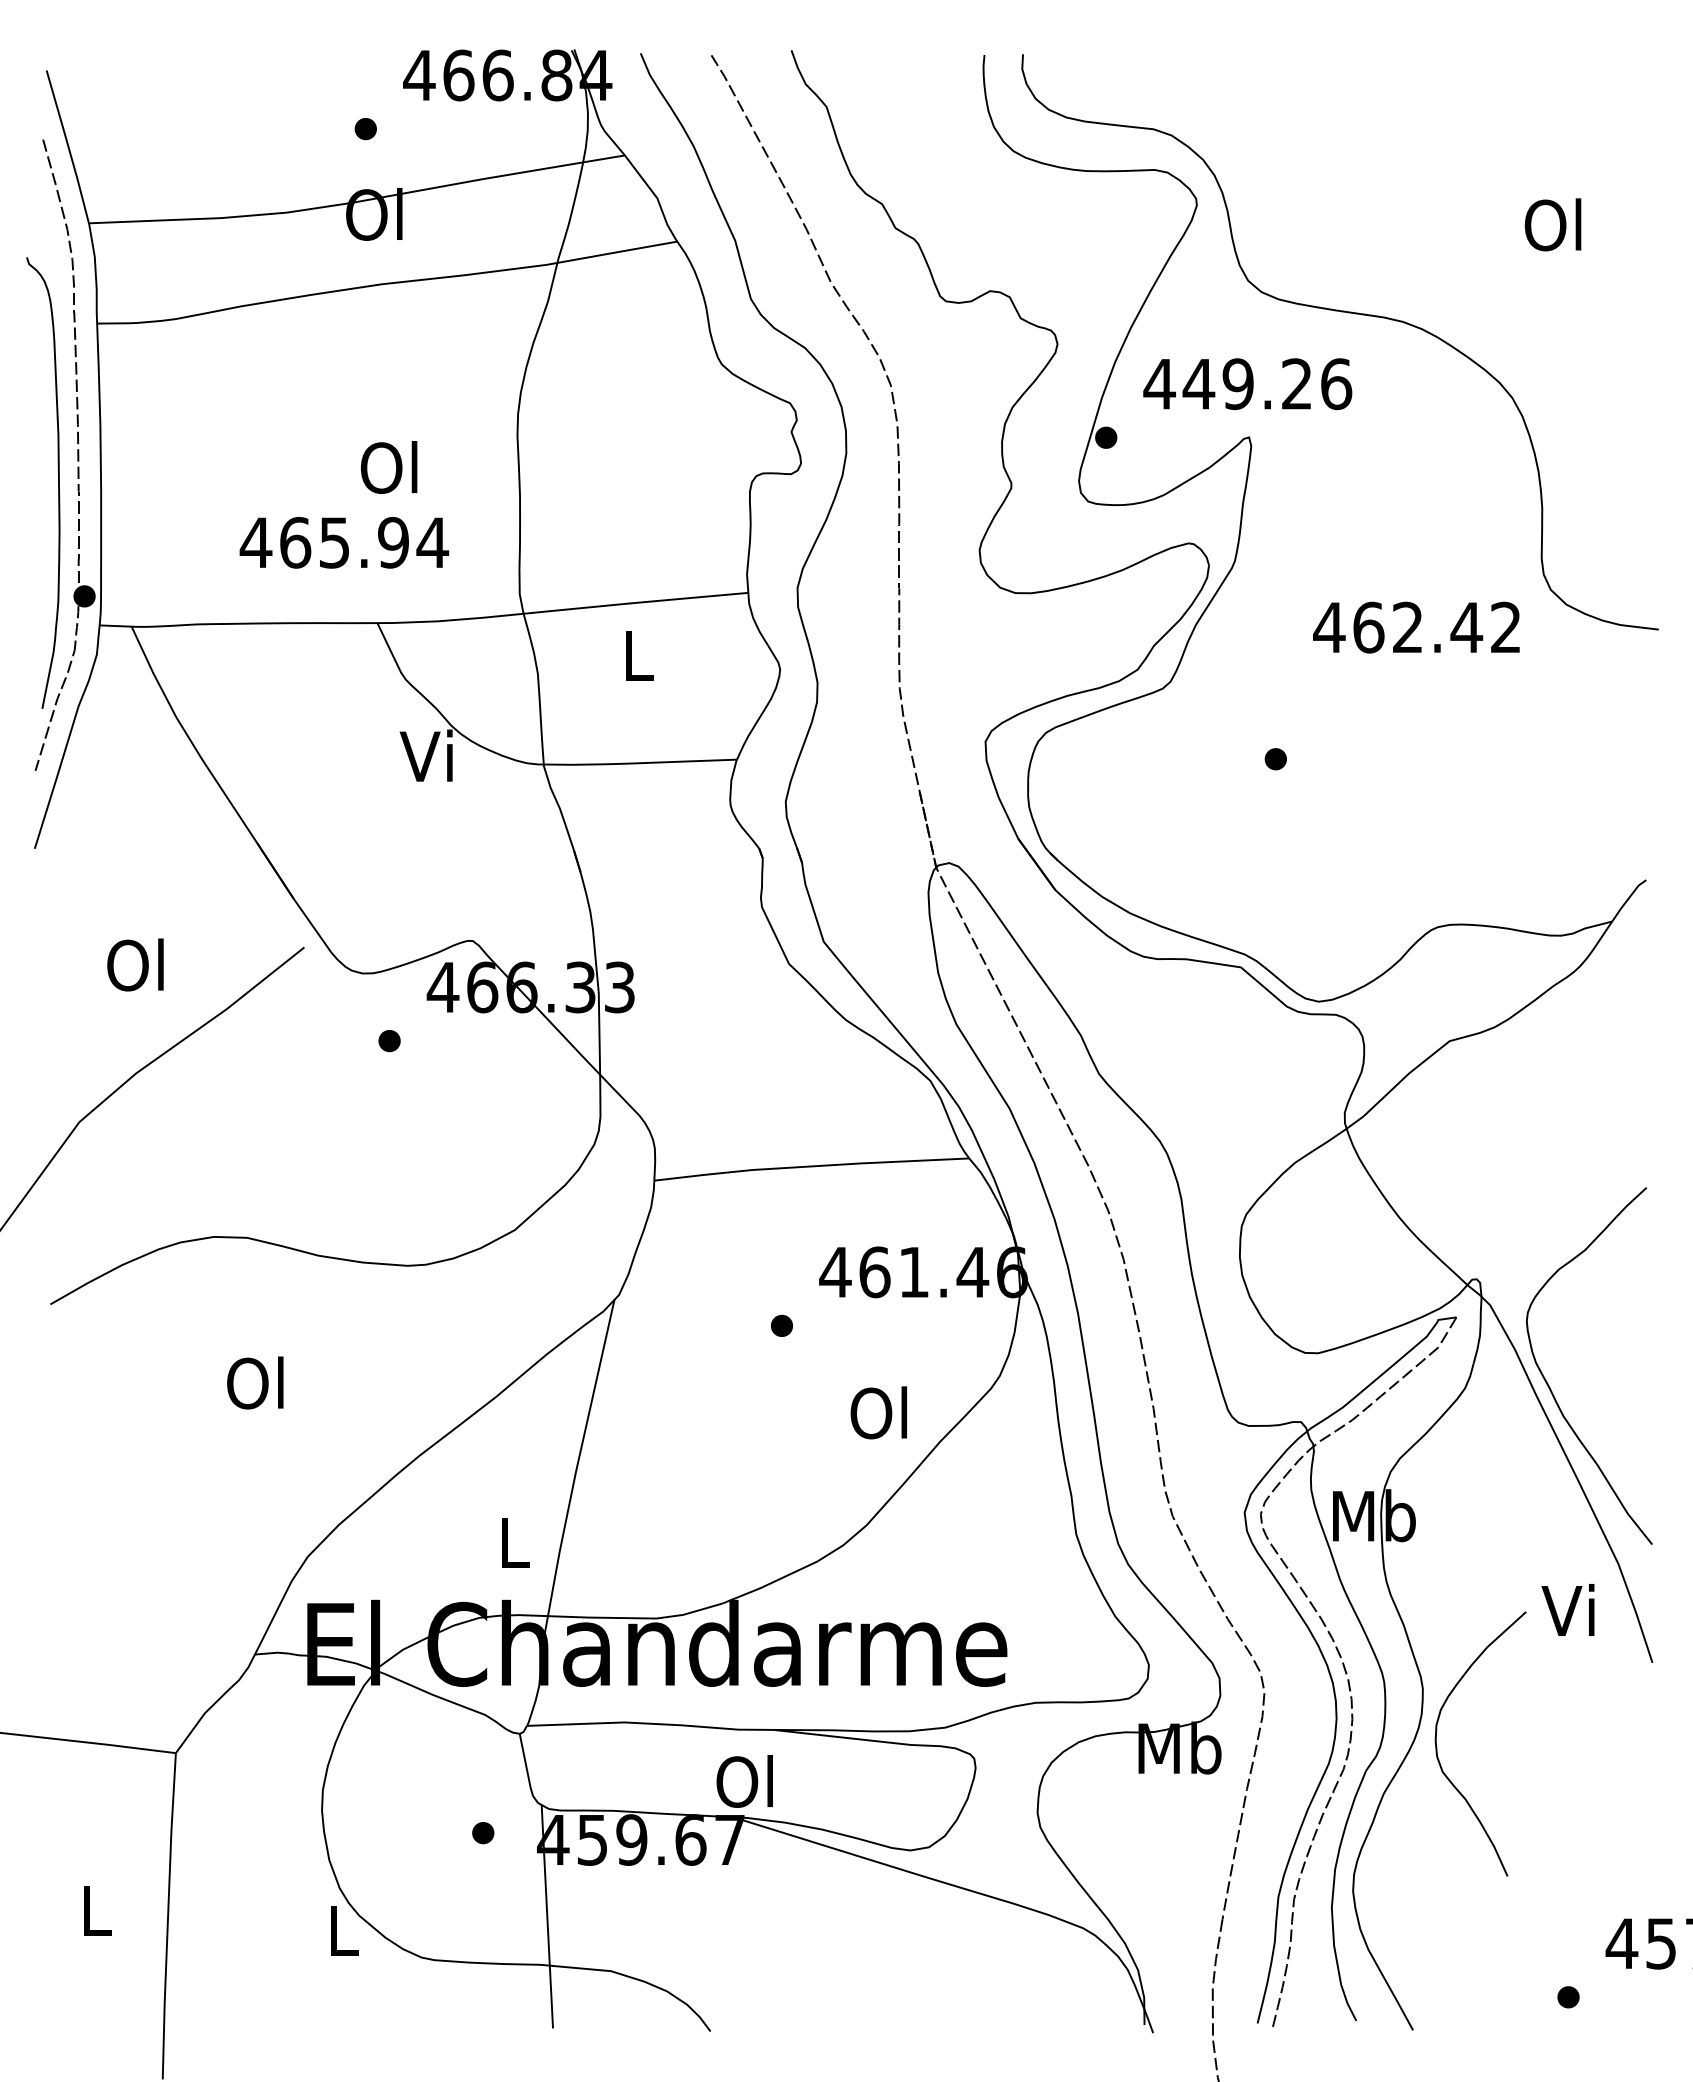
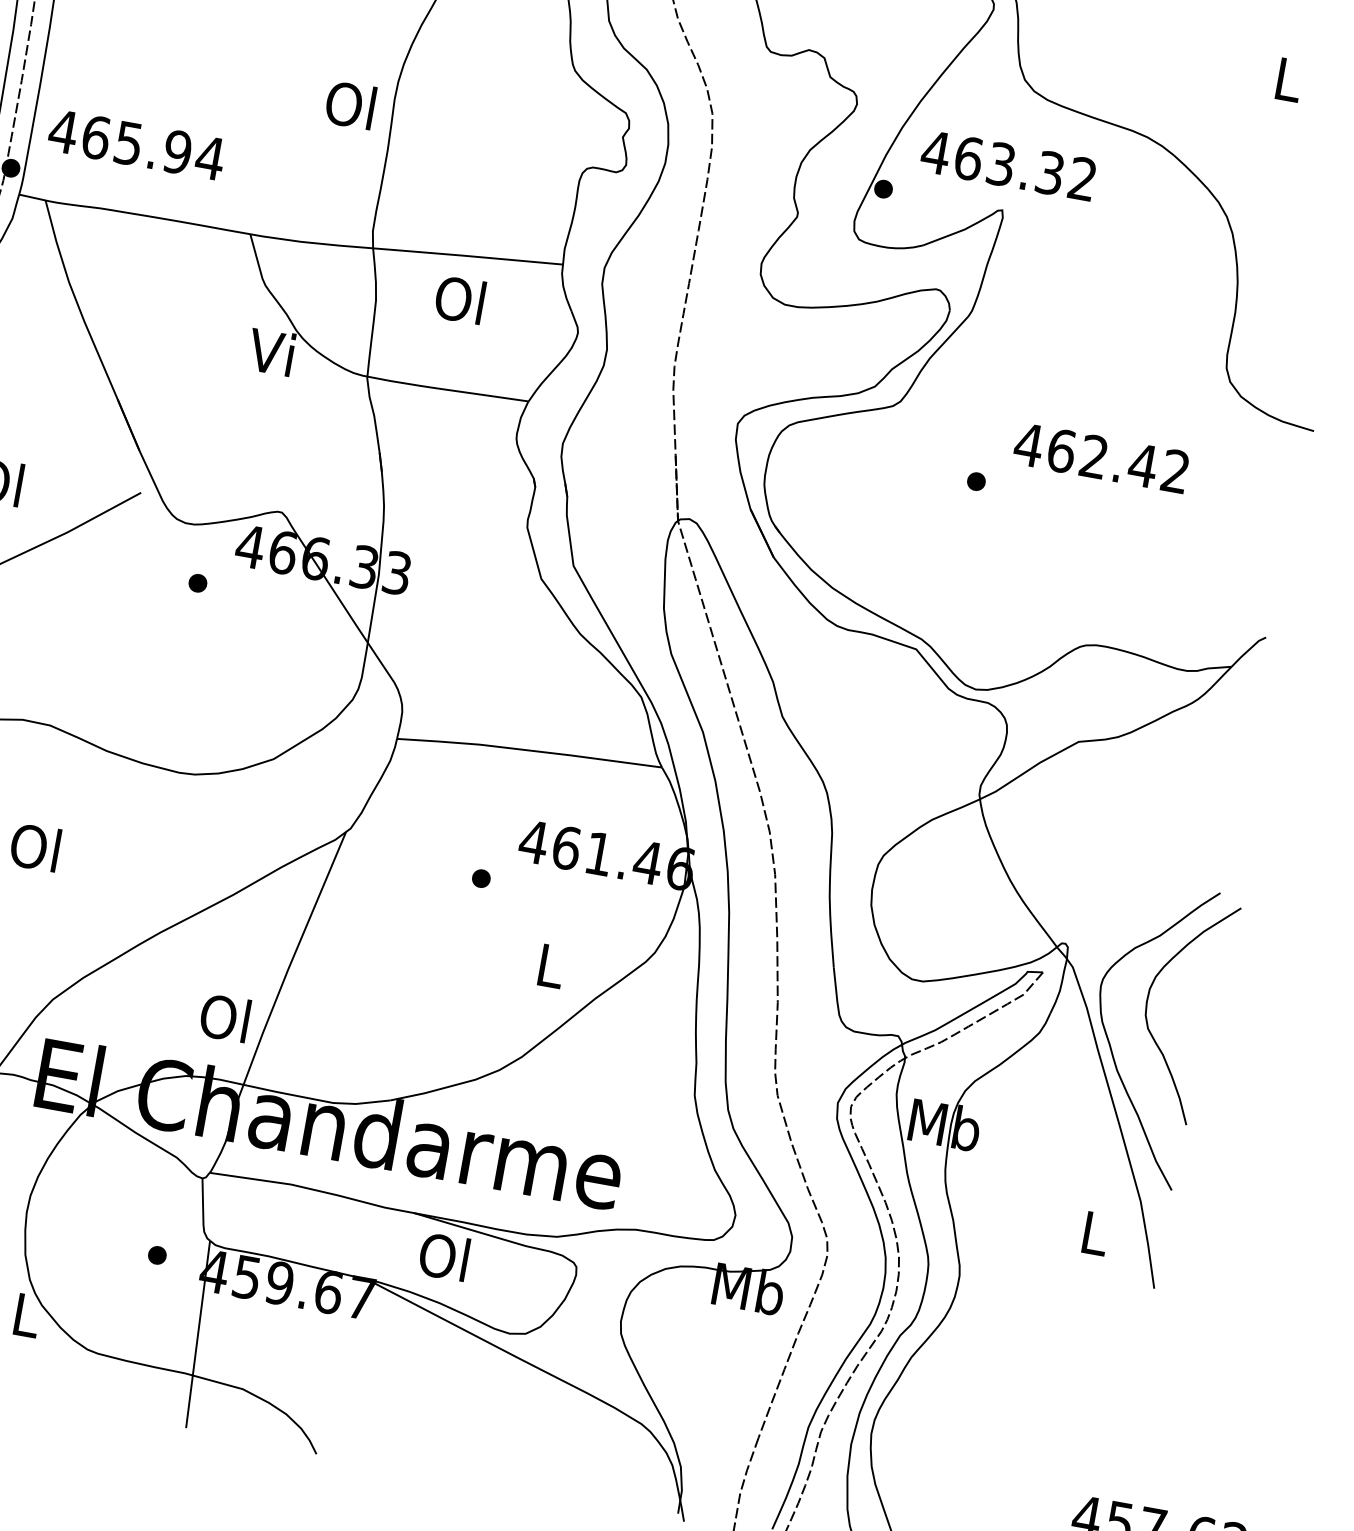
text: (1552, 224) -> (1286, 78), Ol -> L
text: (1267, 384) -> (1025, 169), 449.26 -> 463.32
text: (389, 467) -> (350, 105), moved
text: (344, 542) -> (136, 144), moved
text: (1416, 627) -> (1101, 458), moved
text: (635, 655) -> (459, 299), L -> Ol
text: (878, 1412) -> (548, 965), Ol -> L
text: (512, 1541) -> (225, 1017), L -> Ol
text: (1567, 1609) -> (1091, 1231), Vi -> L
curve: (1437, 1746) -> (1147, 1006), moved
text: (744, 1781) -> (443, 1256), moved

